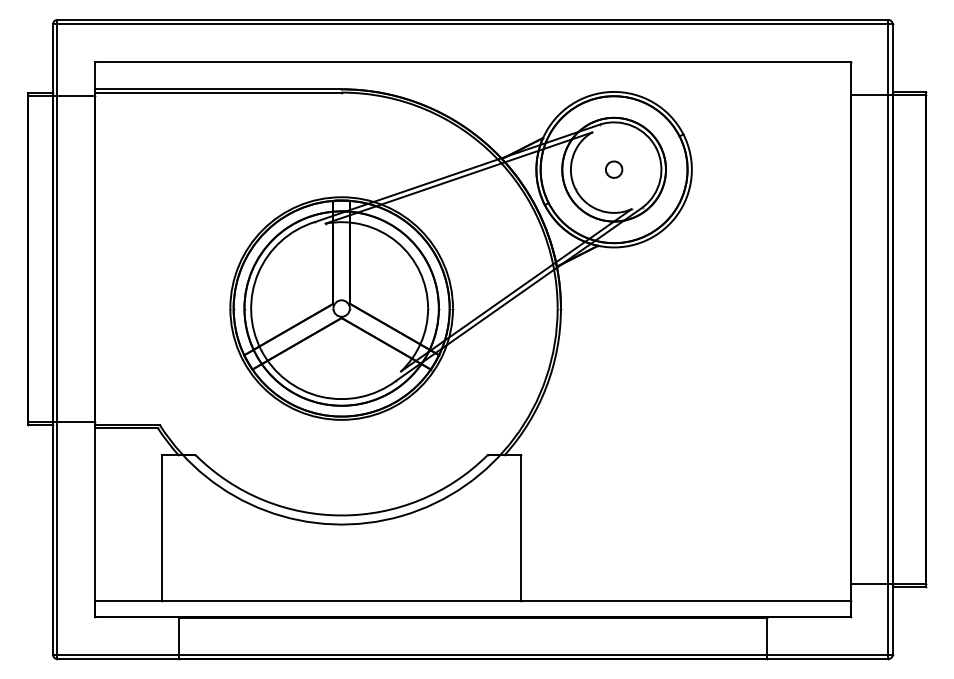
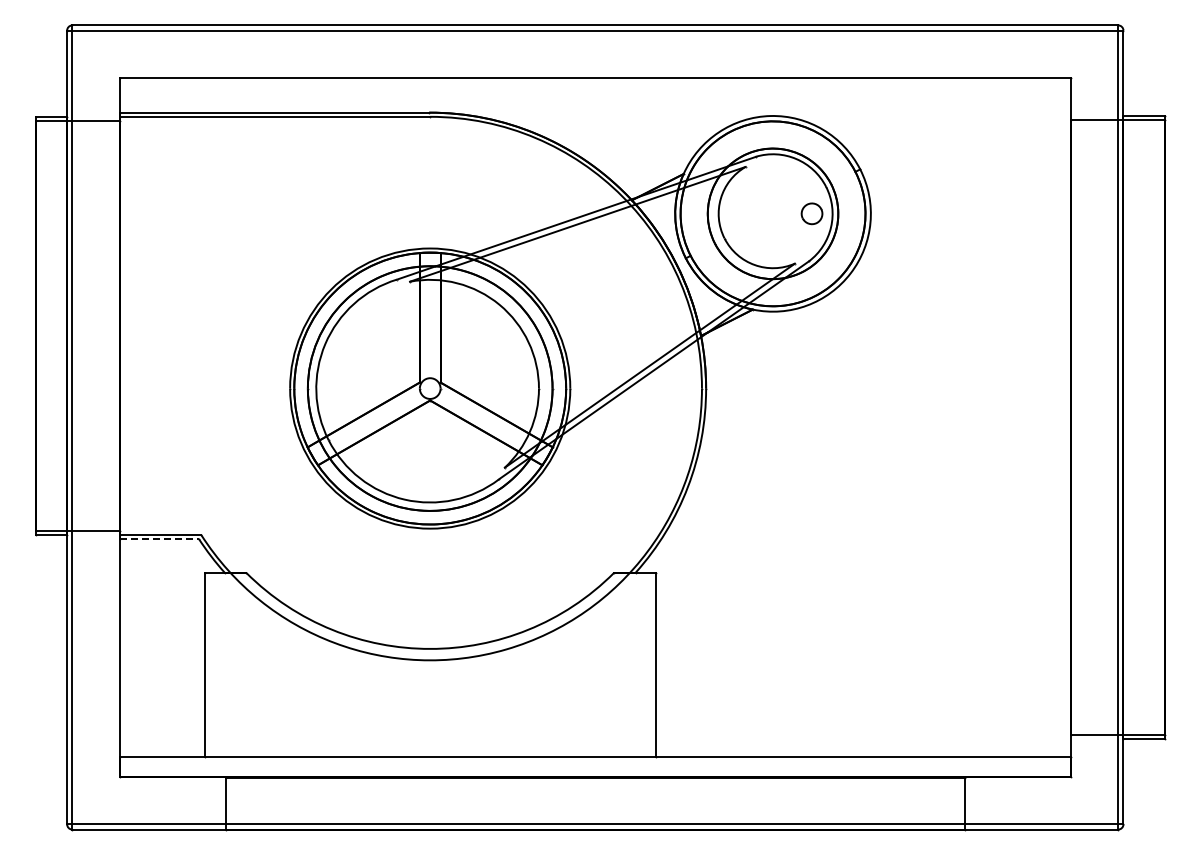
part: (613, 169) -> (811, 213), moved
line: (126, 428) -> (159, 539), solid -> dashed

